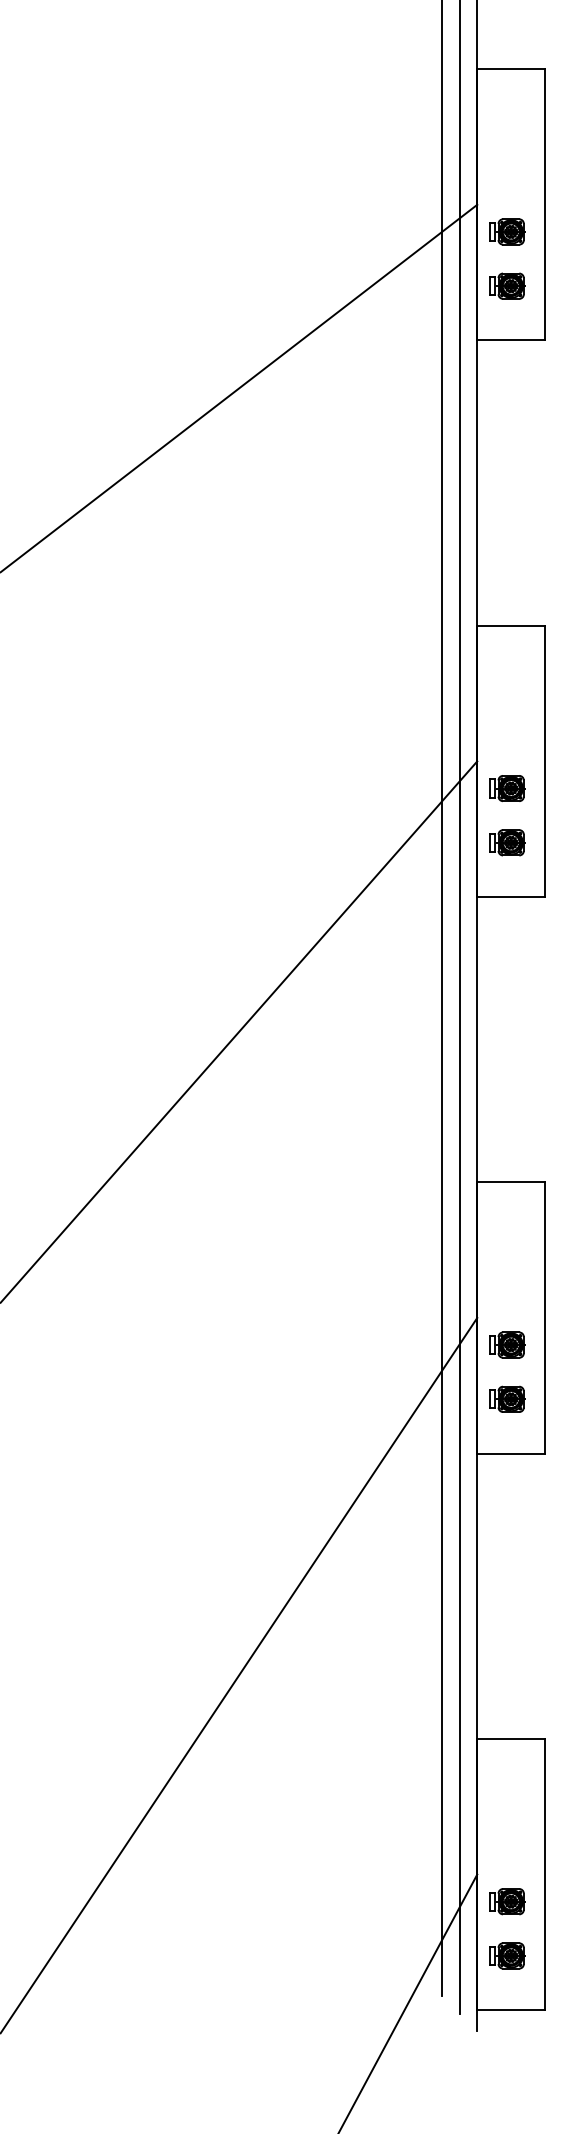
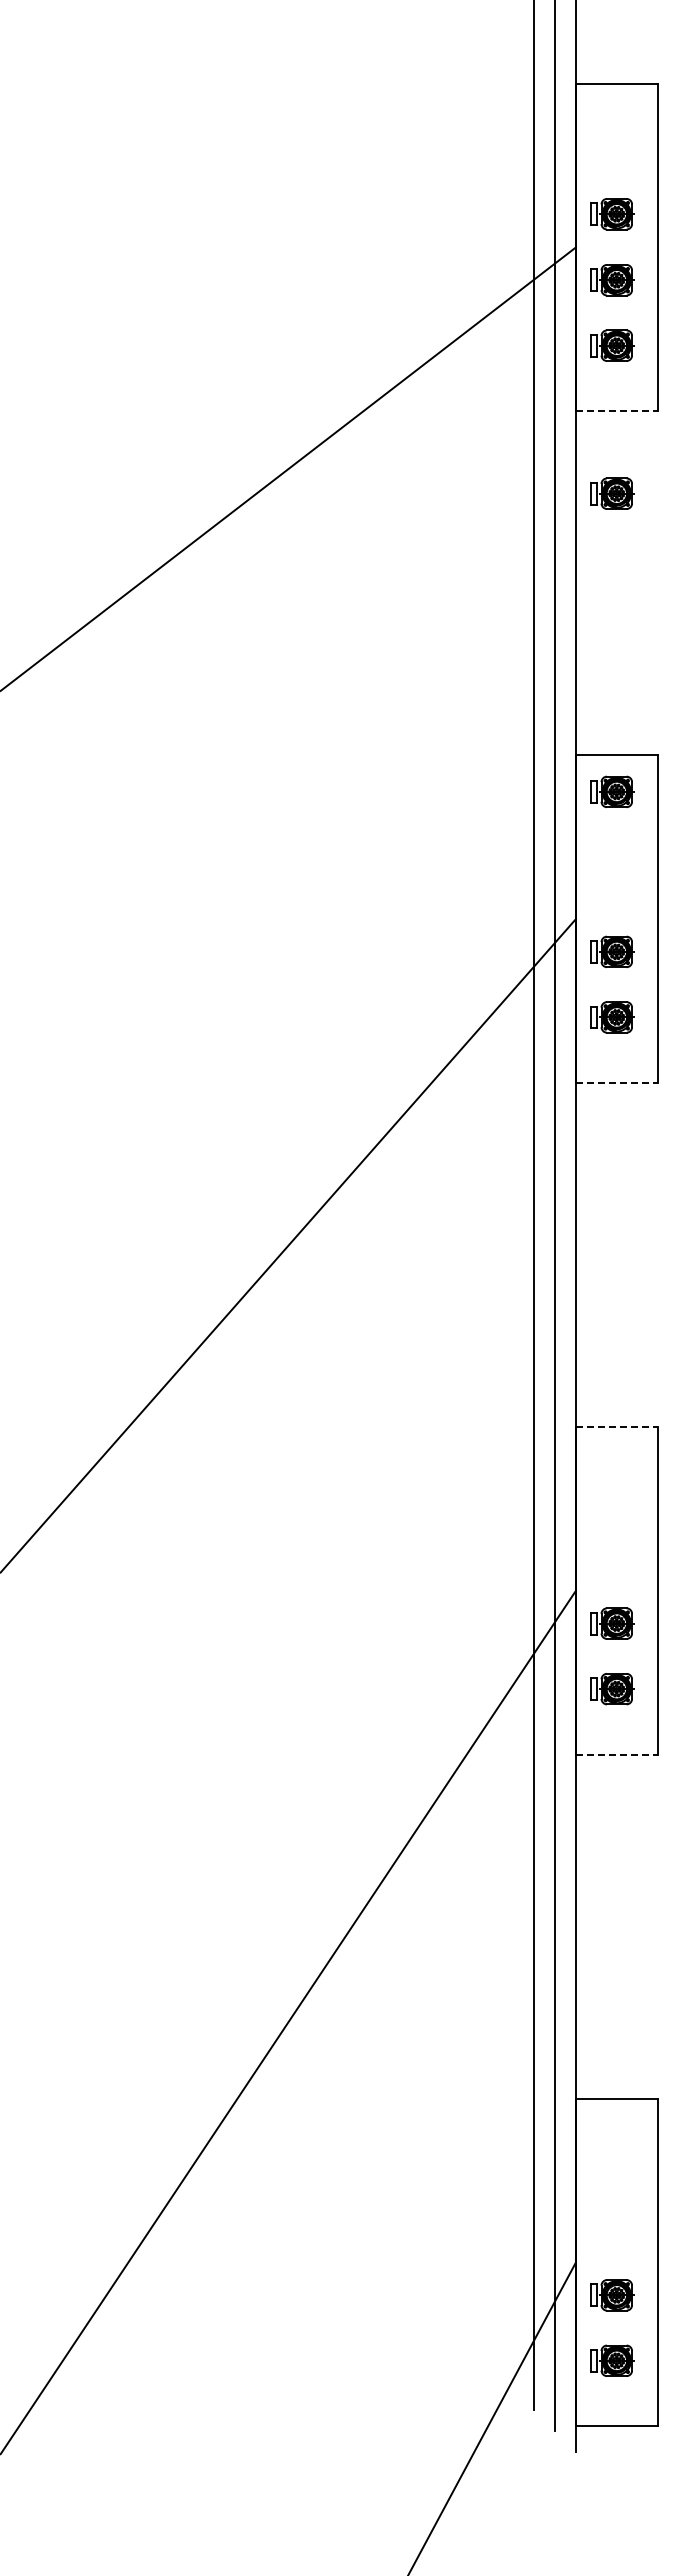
part: (507, 177) -> (612, 214), added
line: (510, 340) -> (616, 411), solid -> dashed
part: (507, 408) -> (612, 493), added
part: (507, 655) -> (612, 791), added
line: (510, 896) -> (616, 1082), solid -> dashed
line: (510, 1182) -> (616, 1427), solid -> dashed
line: (510, 1453) -> (616, 1754), solid -> dashed

